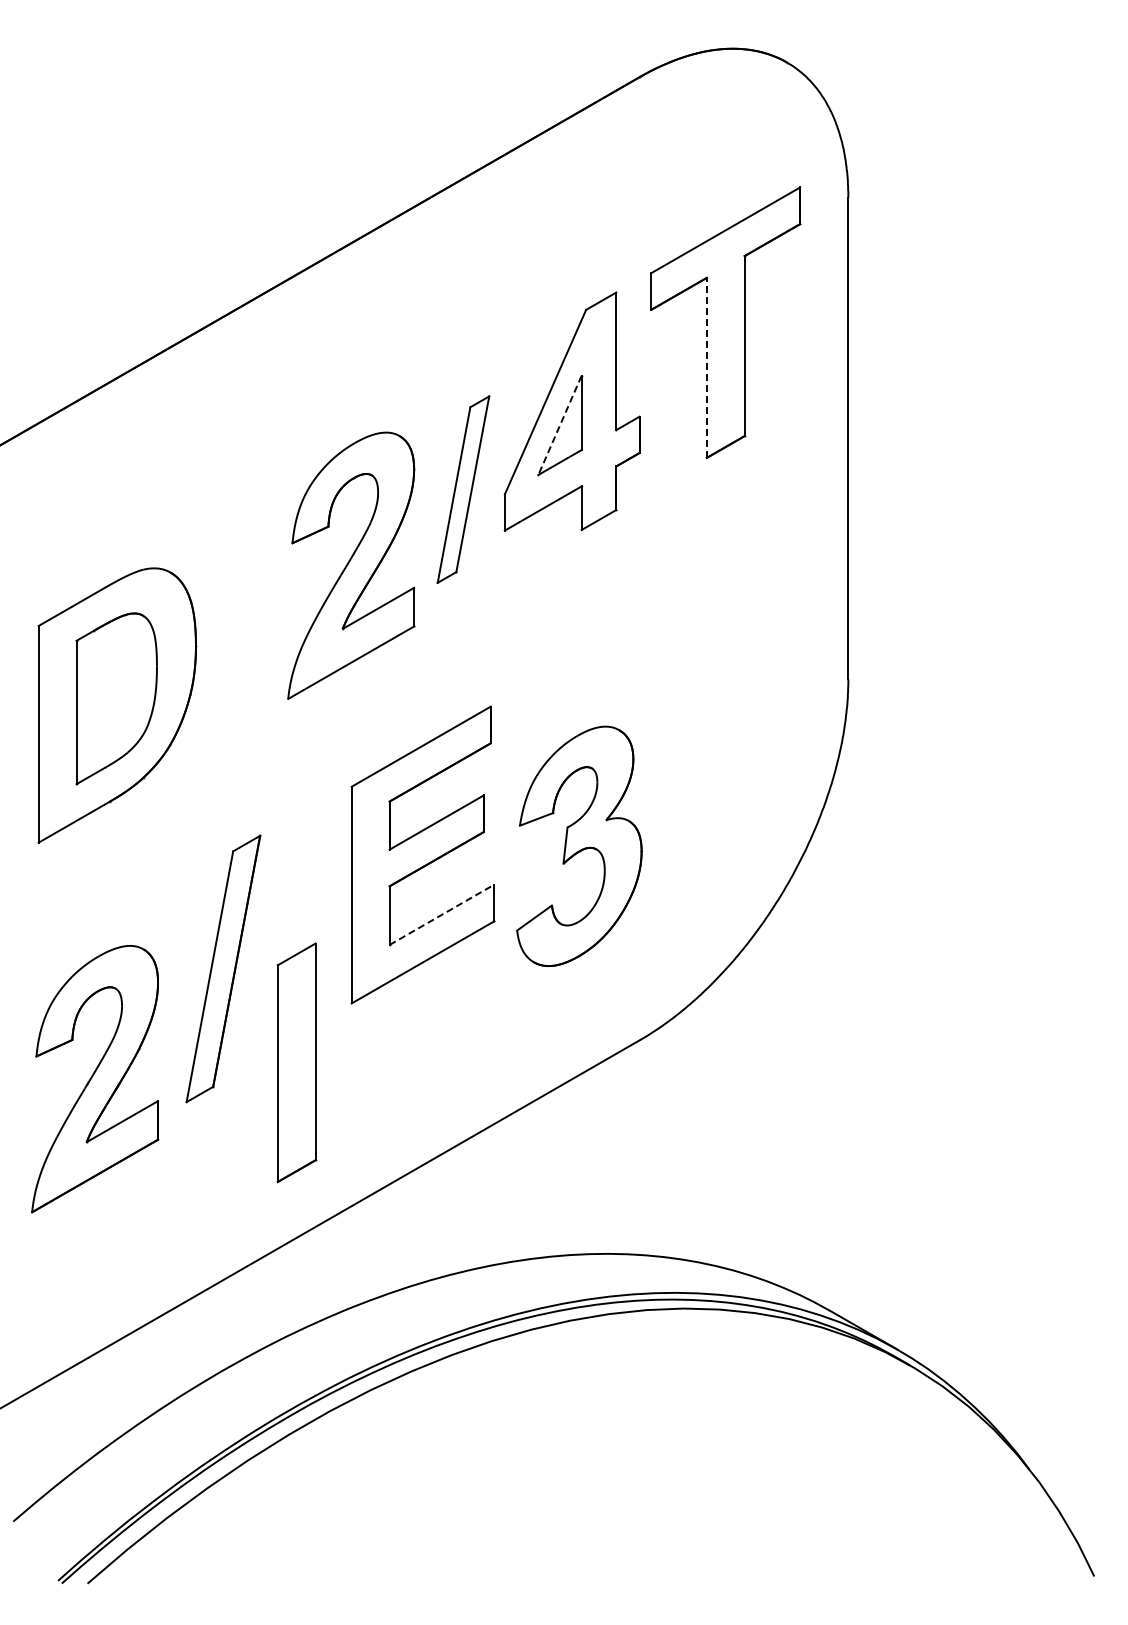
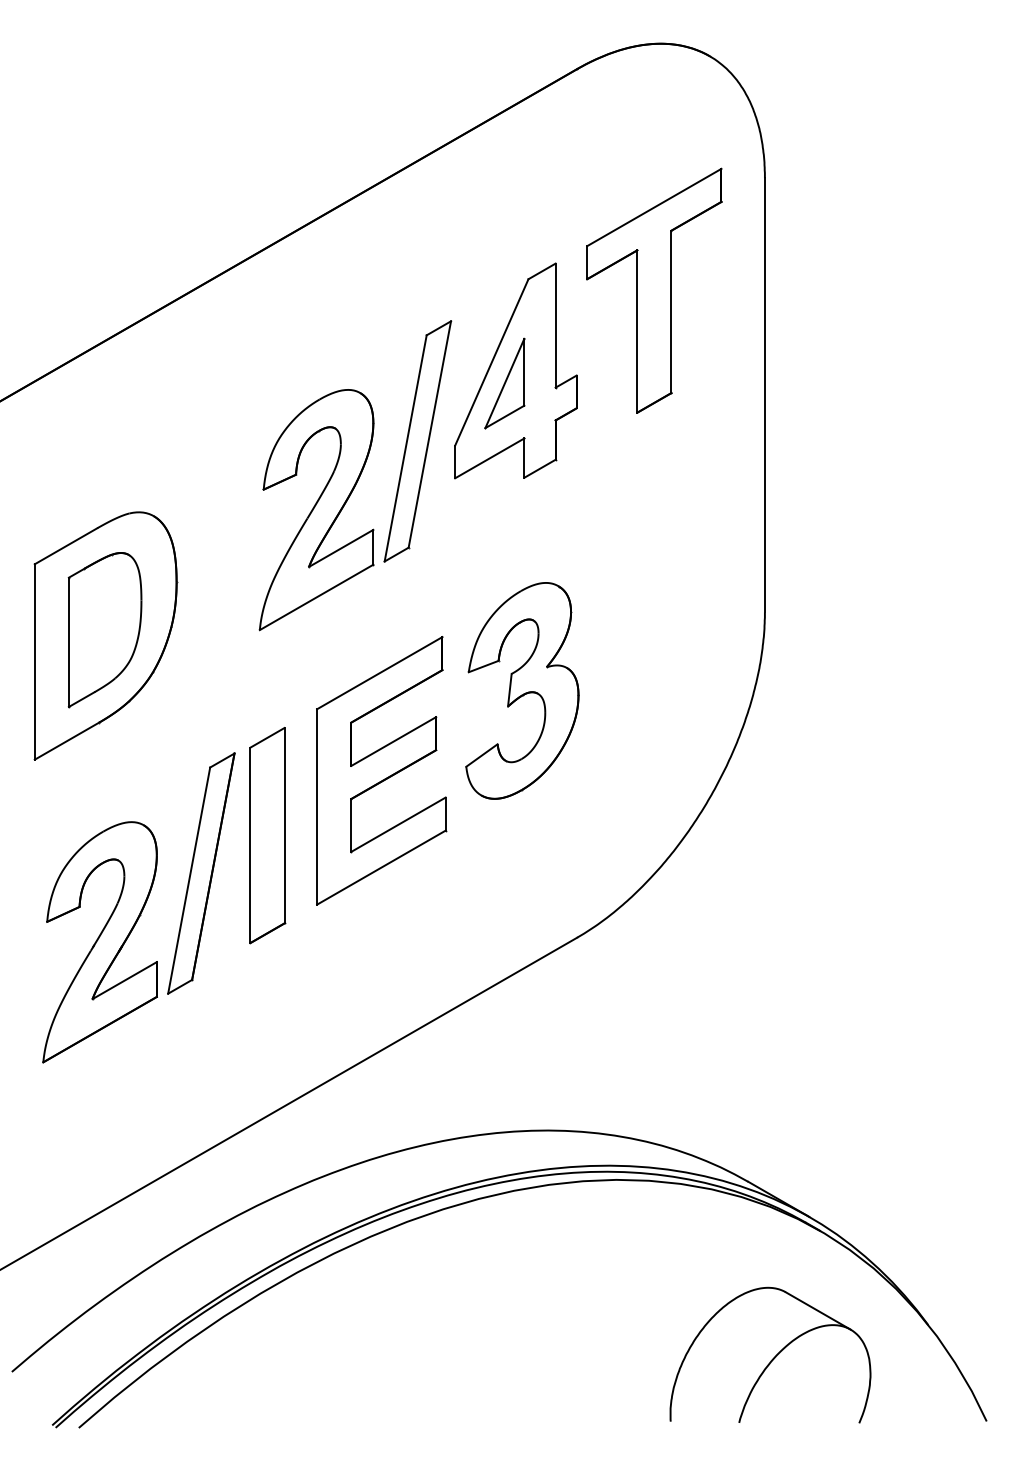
line: (706, 367) -> (637, 331), dashed -> solid
line: (560, 425) -> (505, 383), dashed -> solid
part: (463, 489) -> (417, 441), size x1.43
part: (579, 845) -> (522, 690), moved
line: (442, 914) -> (398, 824), dashed -> solid
part: (296, 1062) -> (267, 835), moved
part: (95, 1079) -> (100, 942), moved
part: (854, 1502) -> (770, 1354), added

